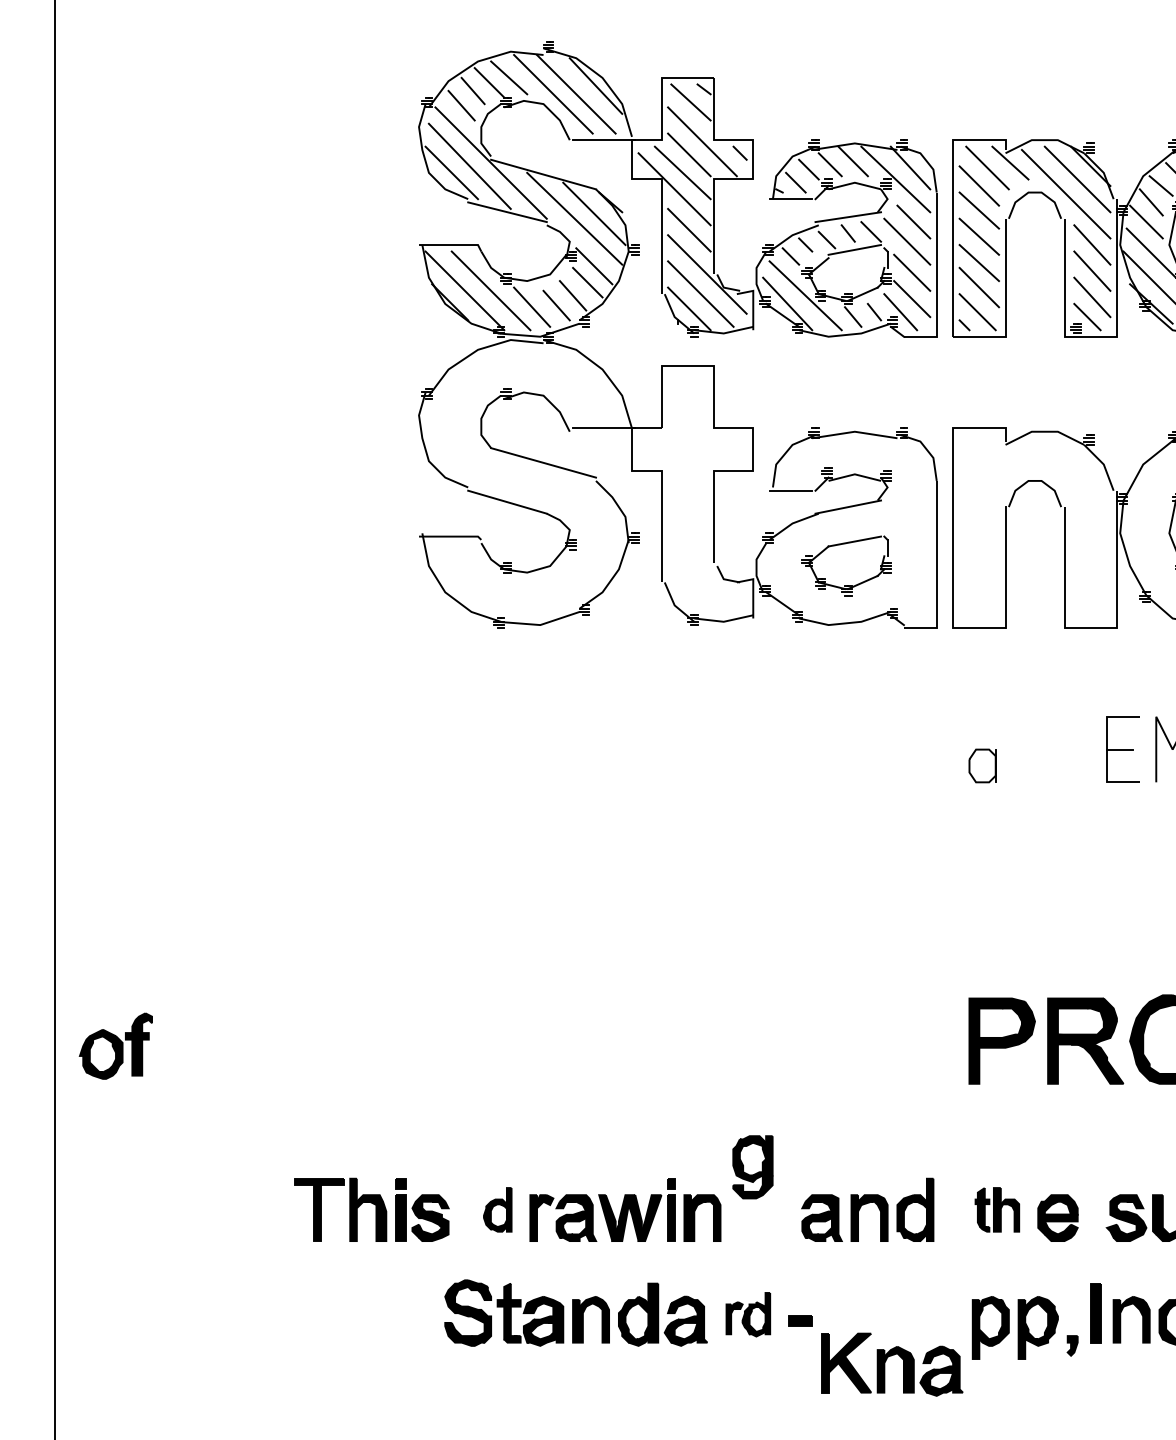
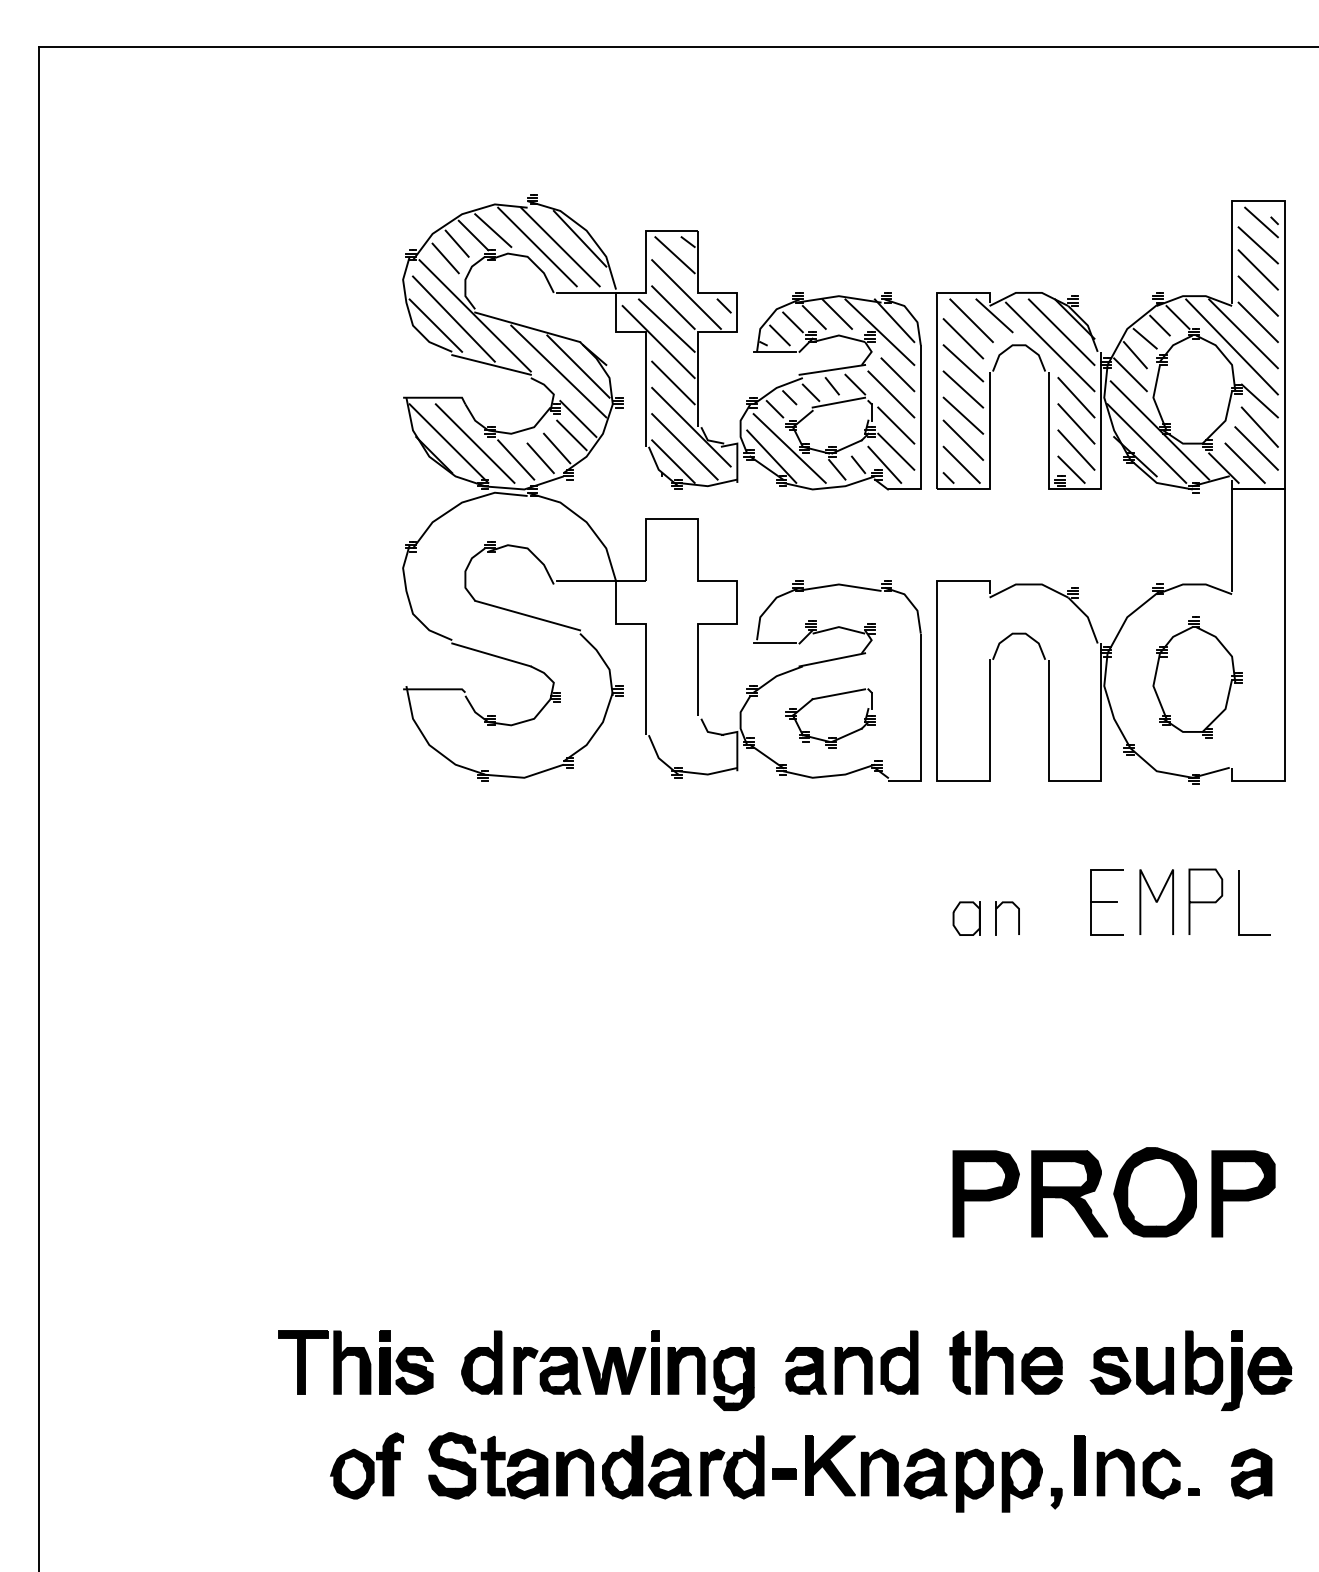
part: (1012, 765) -> (996, 918), added
part: (115, 1045) -> (366, 1465), moved
part: (752, 1166) -> (733, 1378), moved
part: (497, 1209) -> (481, 1362), size x1.43
part: (997, 1209) -> (981, 1362), size x1.43
part: (748, 1314) -> (732, 1467), size x1.43
part: (886, 1361) -> (870, 1464), moved

